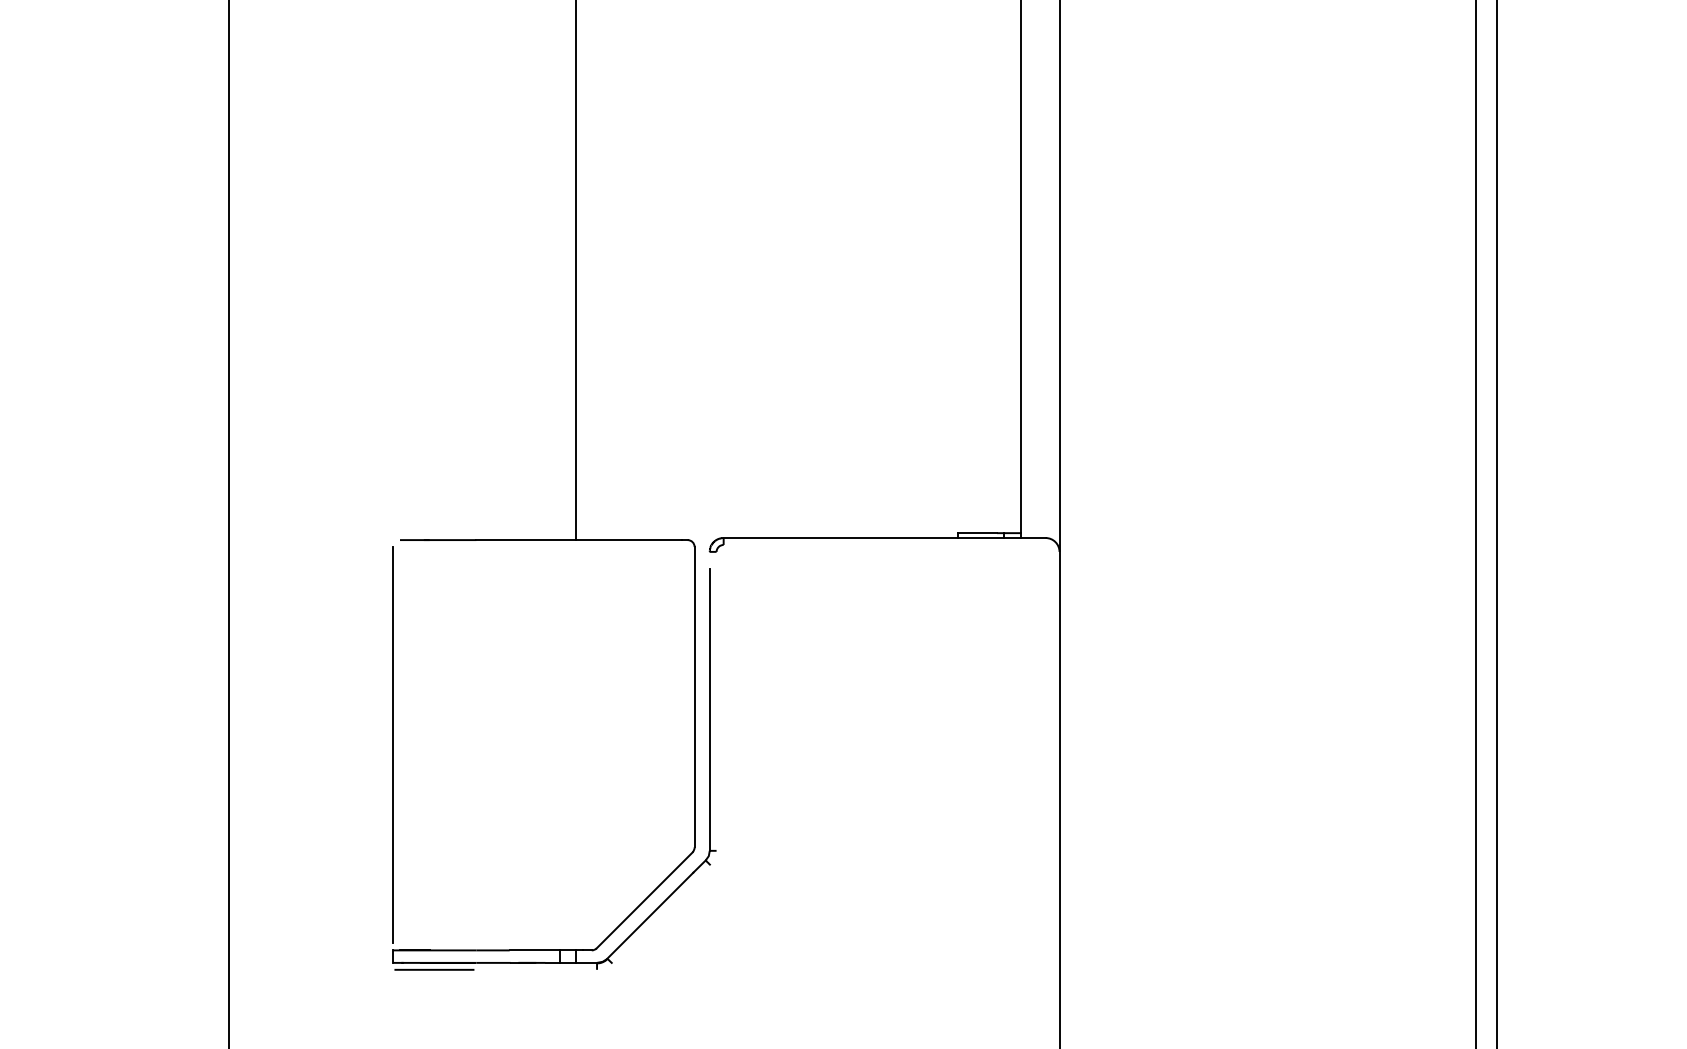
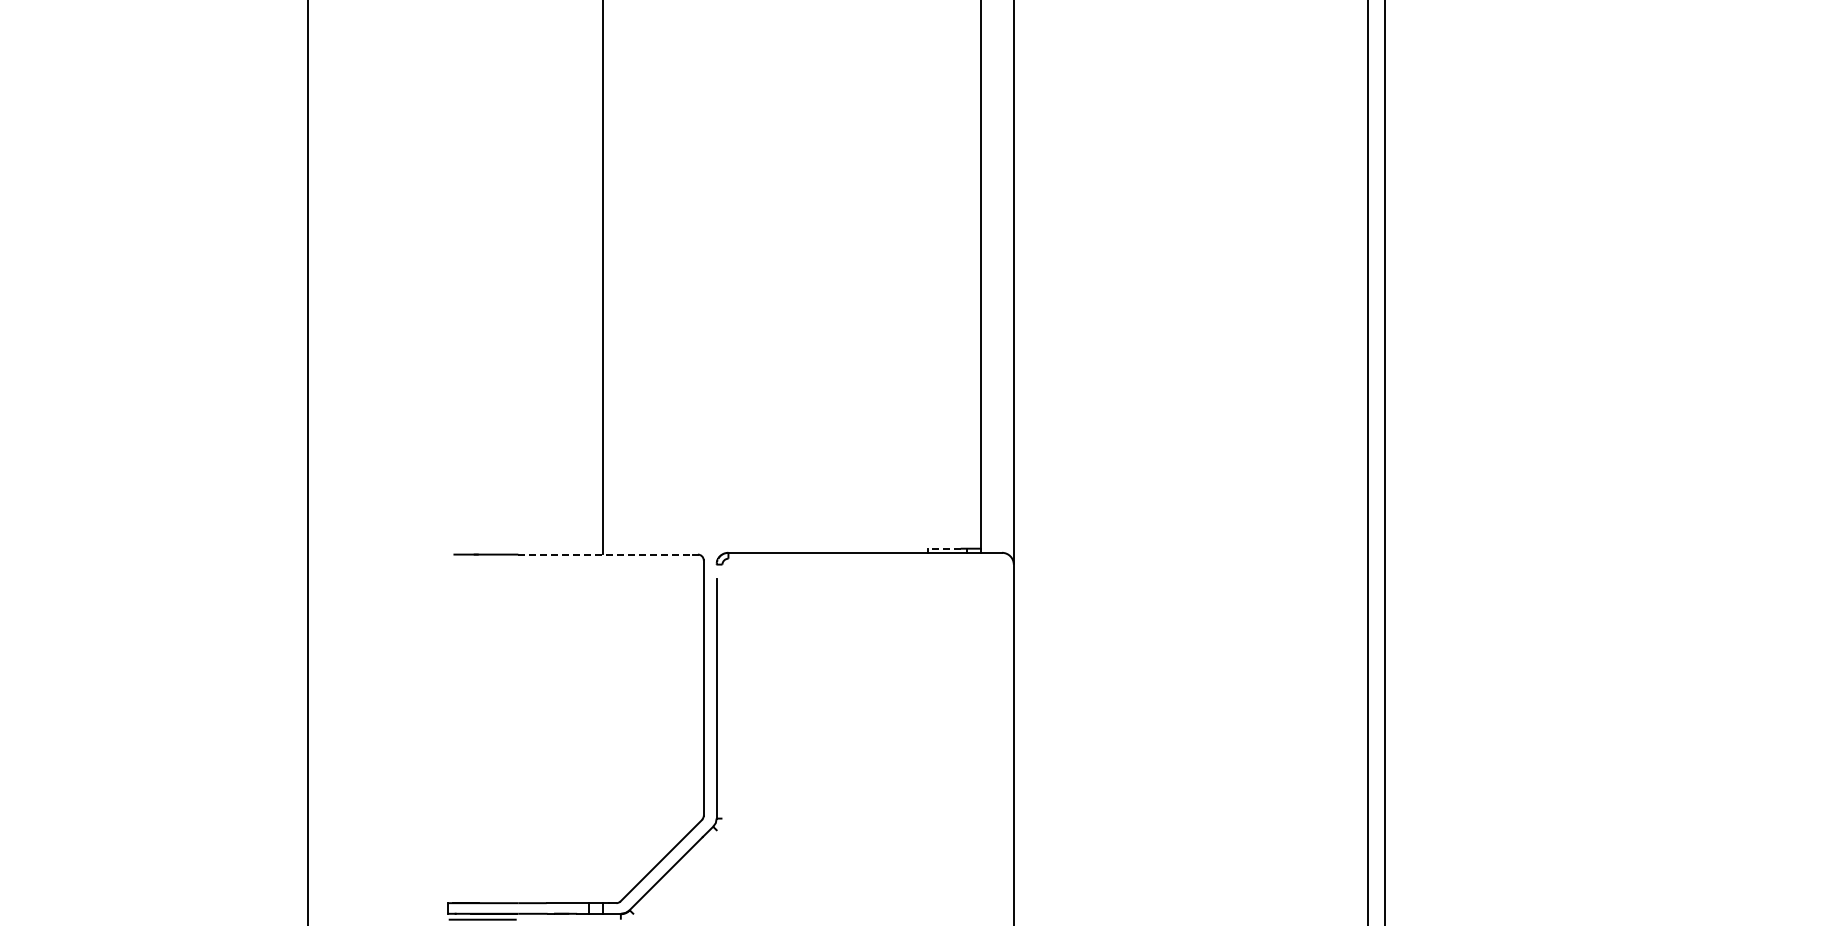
line: (977, 532) -> (944, 548), solid -> dashed
line: (580, 540) -> (606, 554), solid -> dashed
line: (392, 744) -> (447, 728), removed

